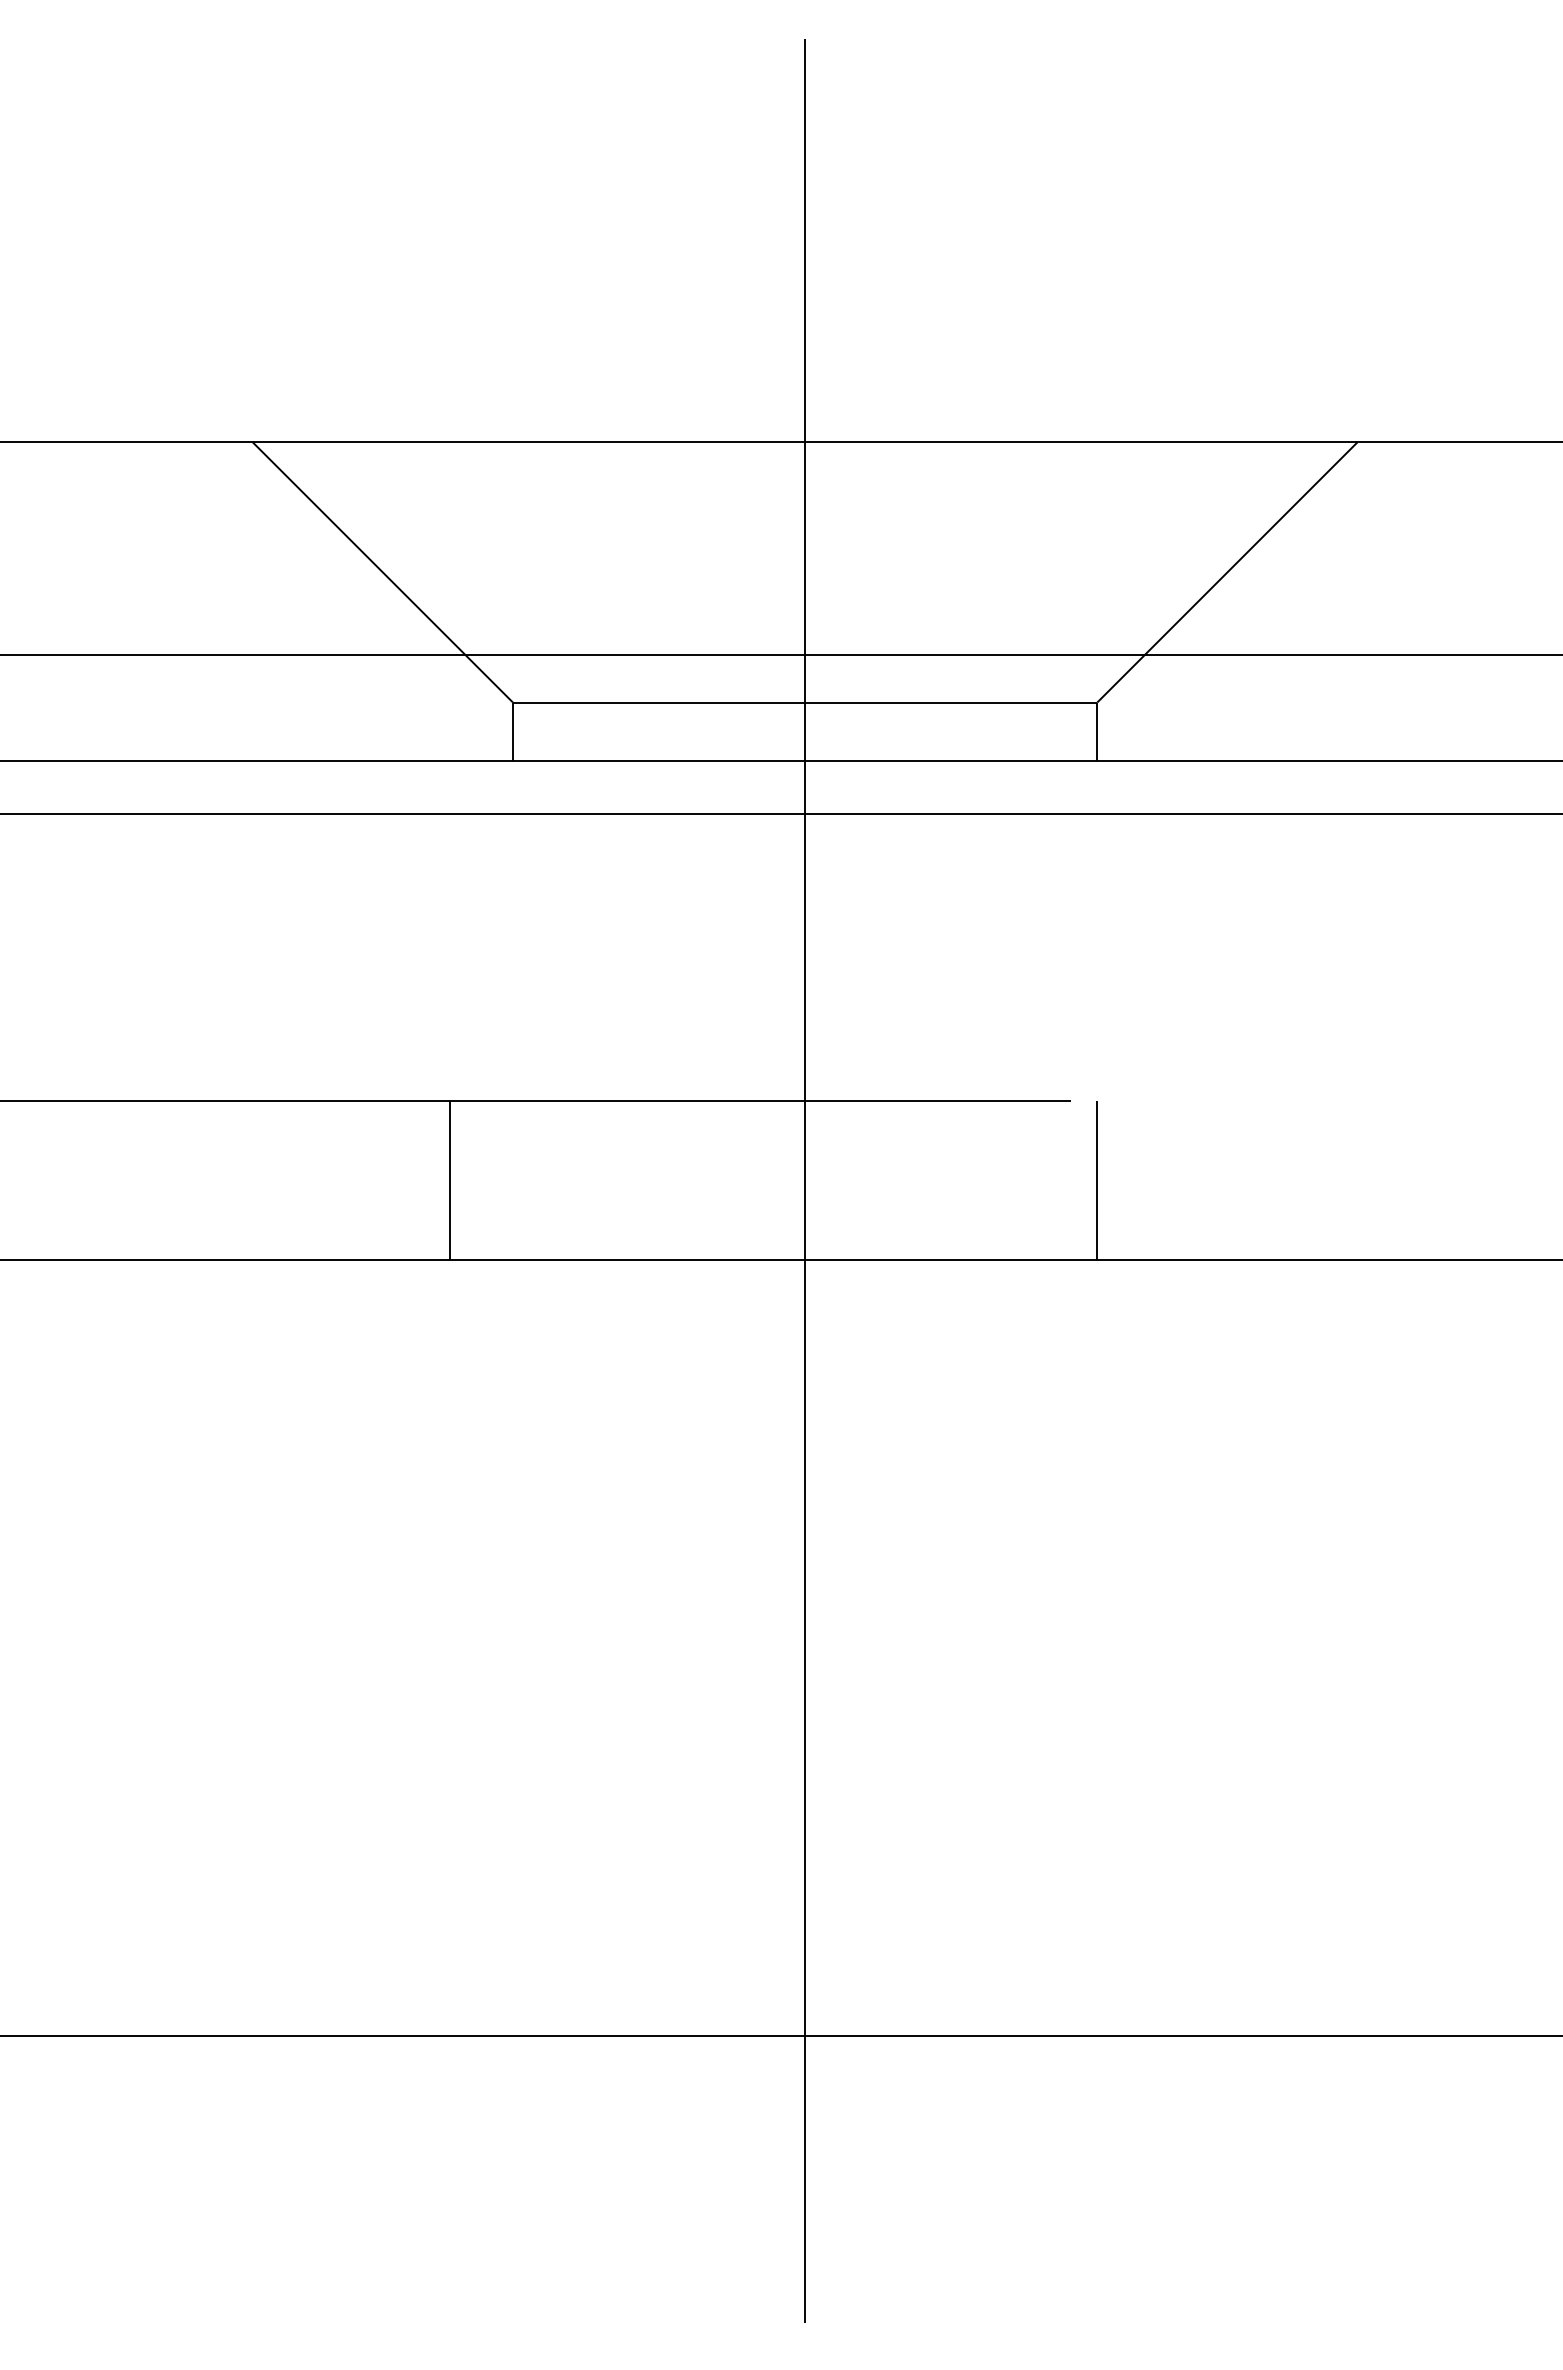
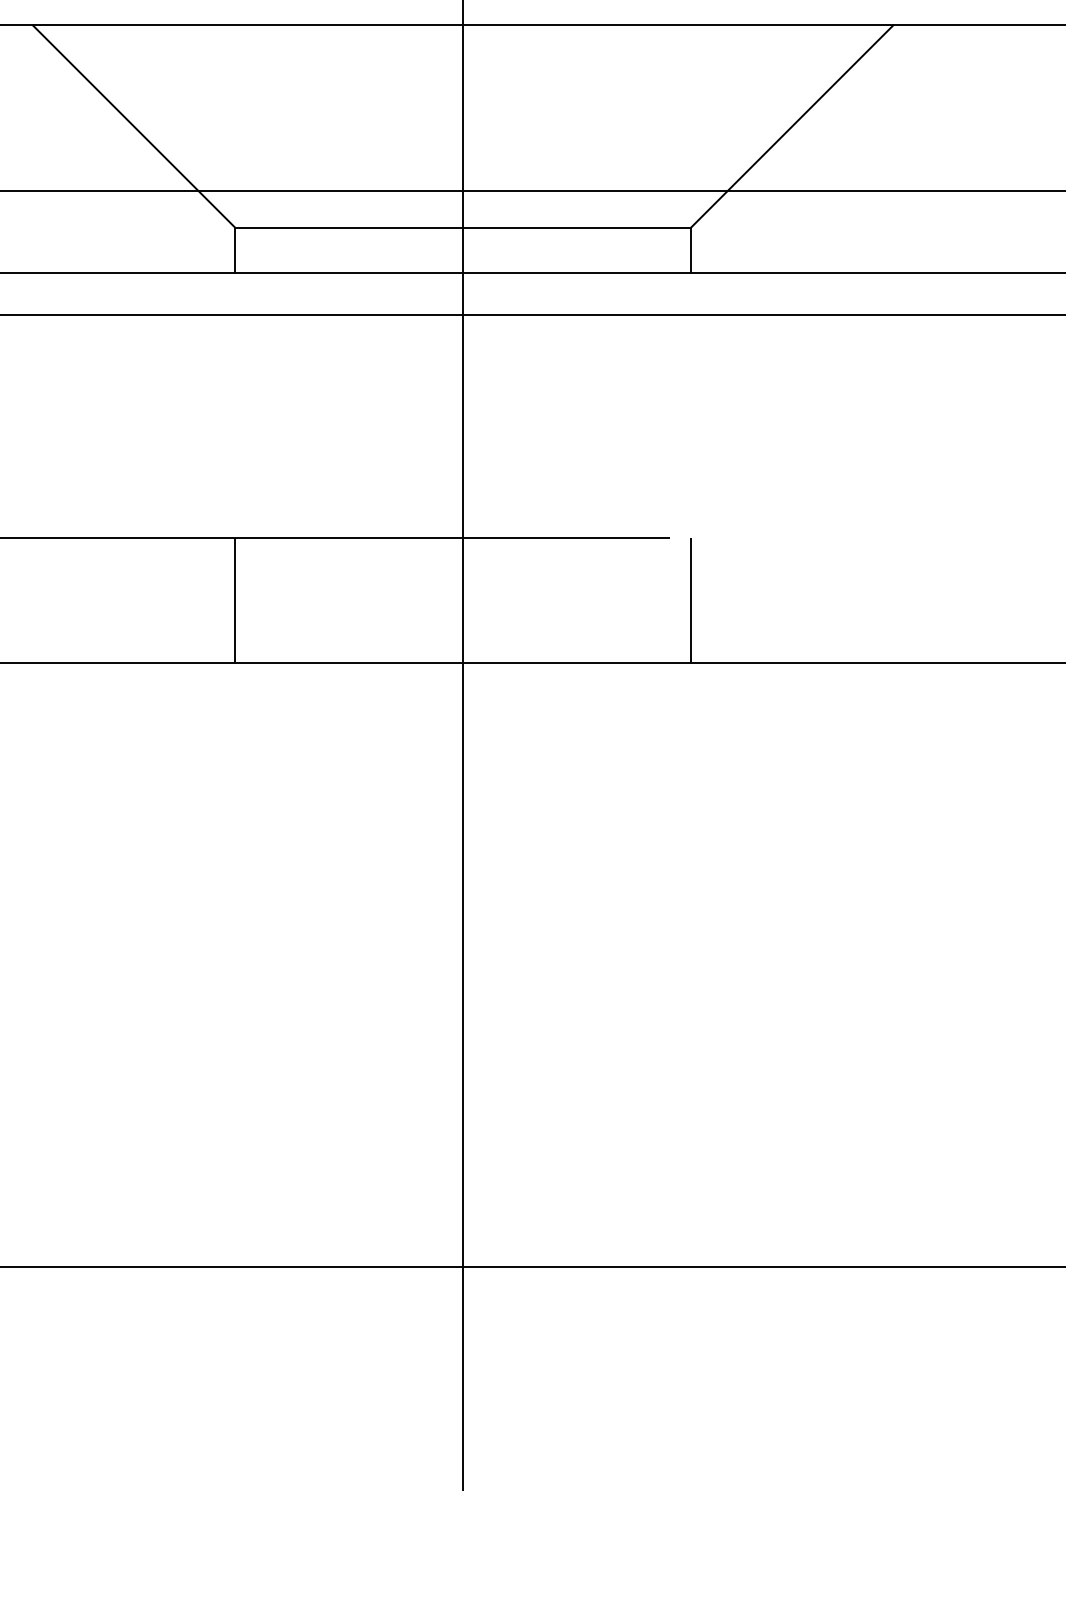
line: (449, 1180) -> (234, 600), moved

